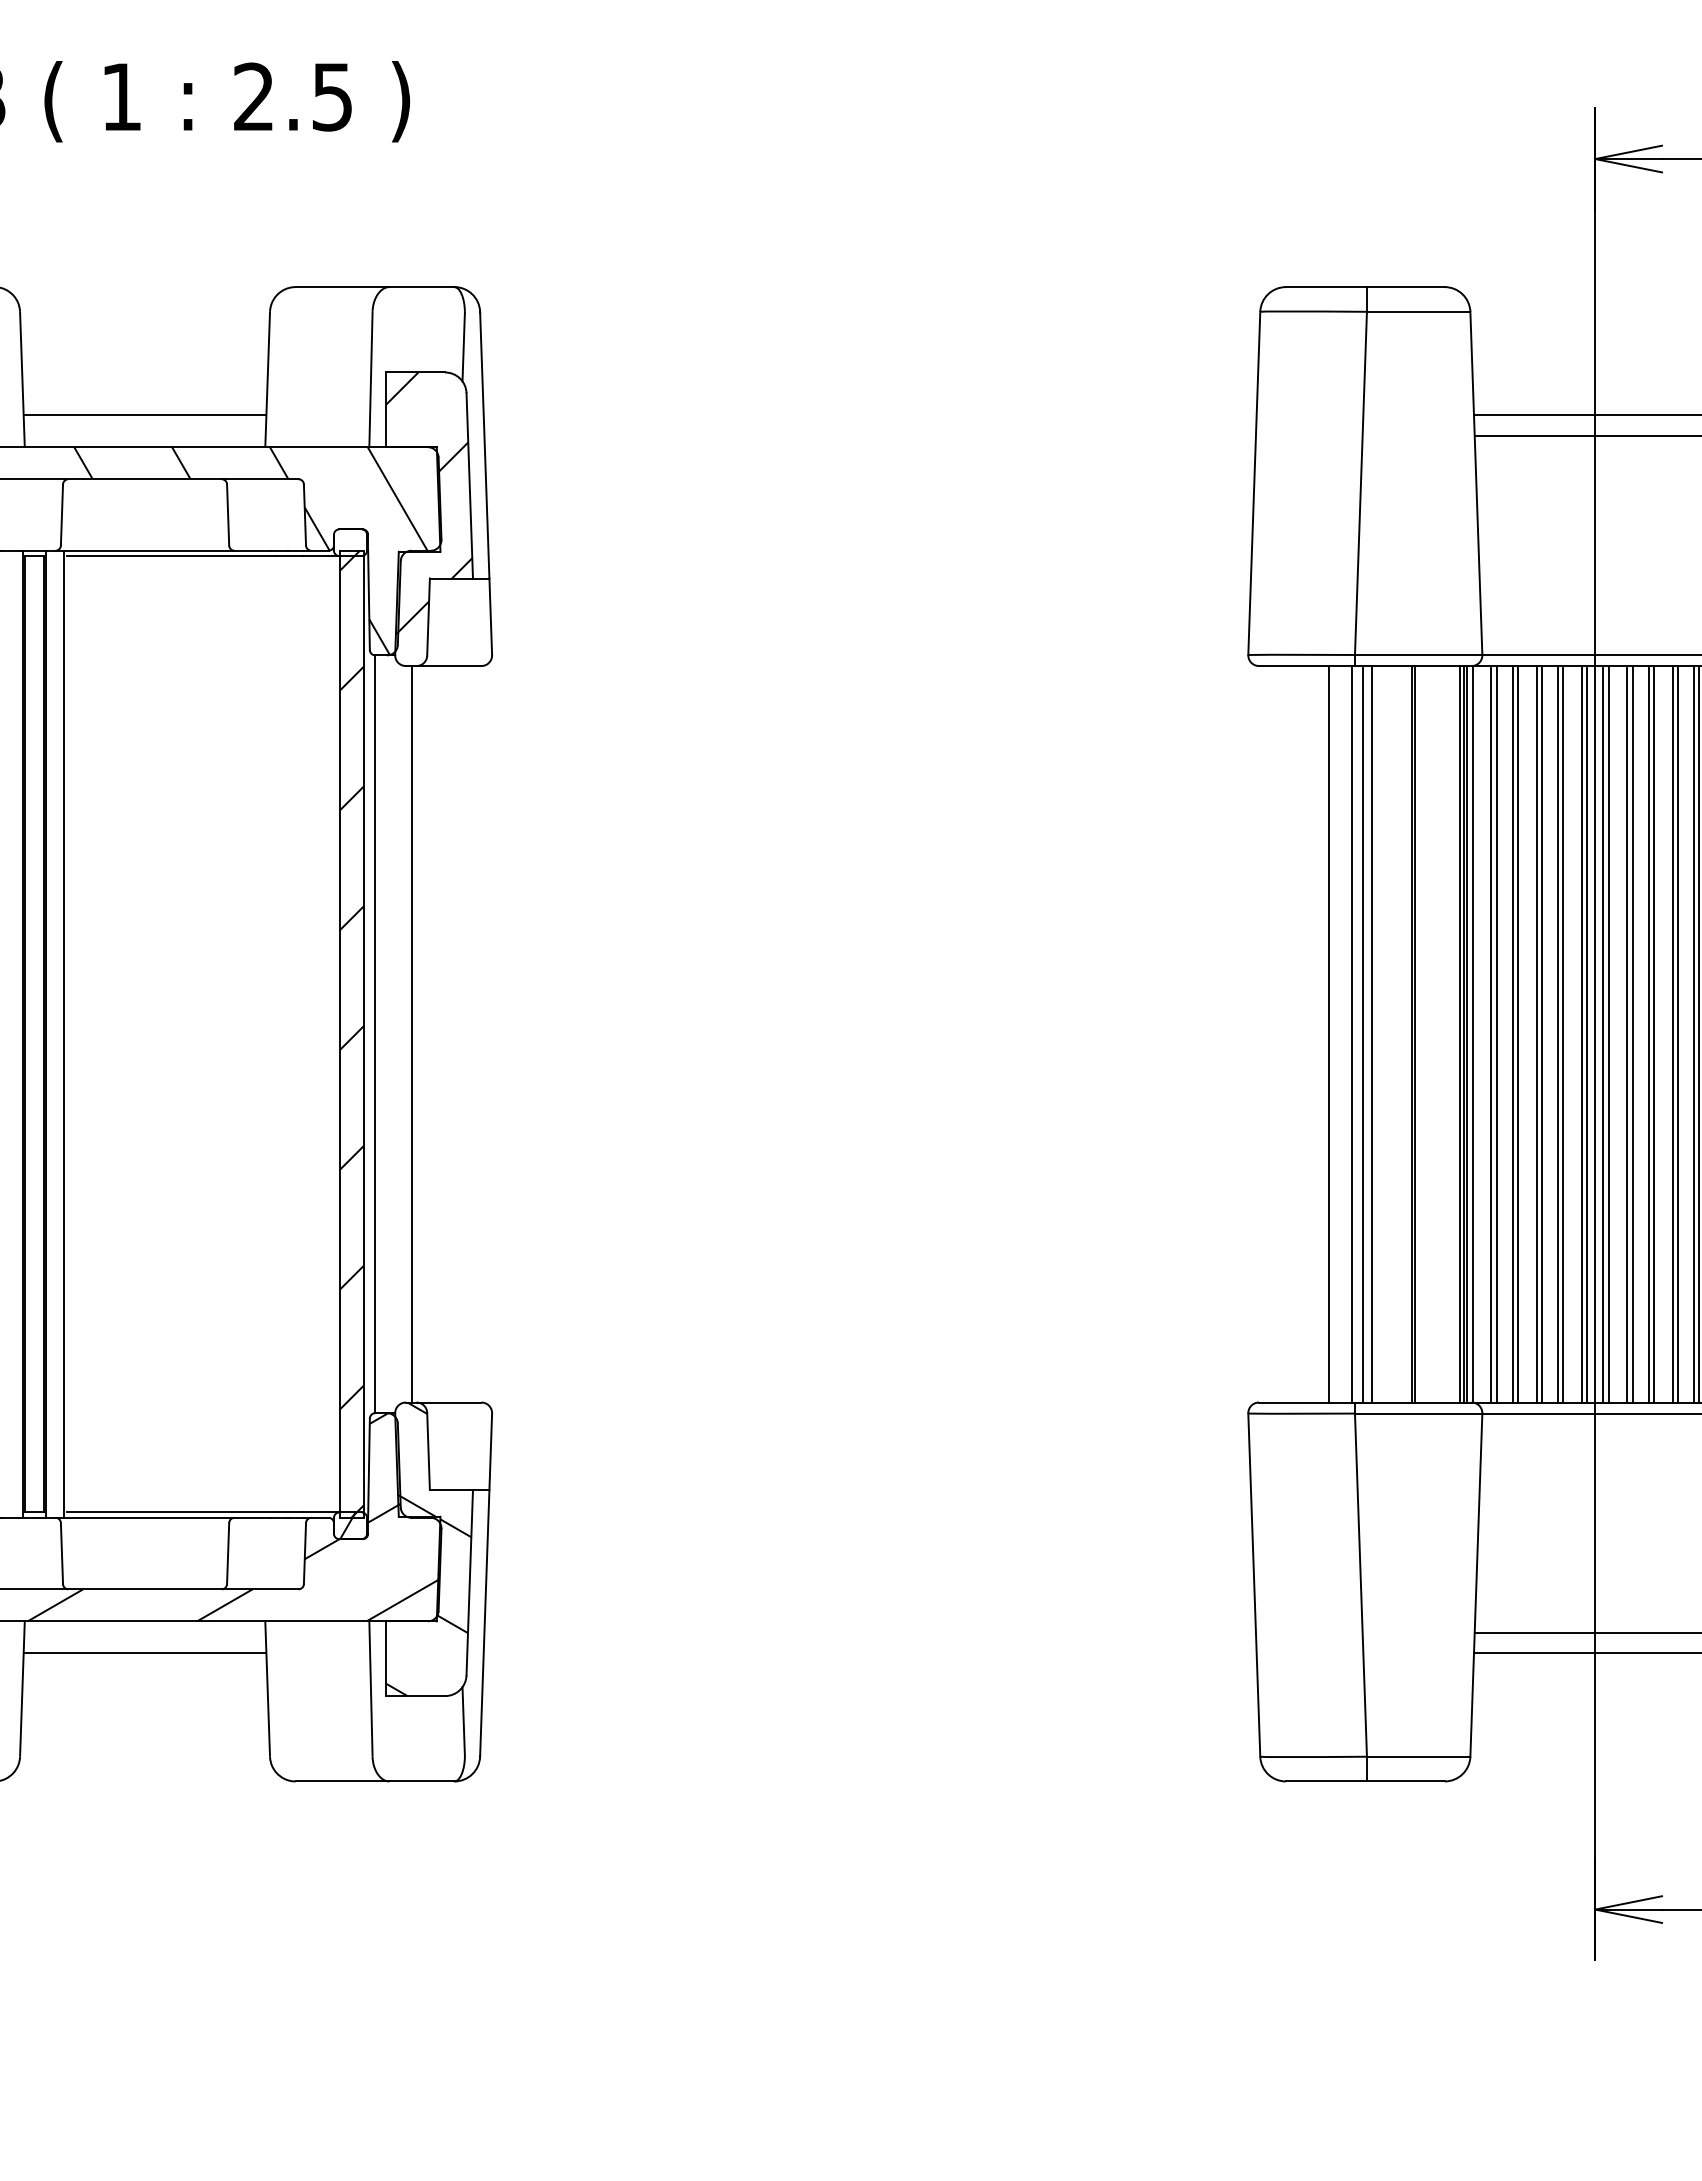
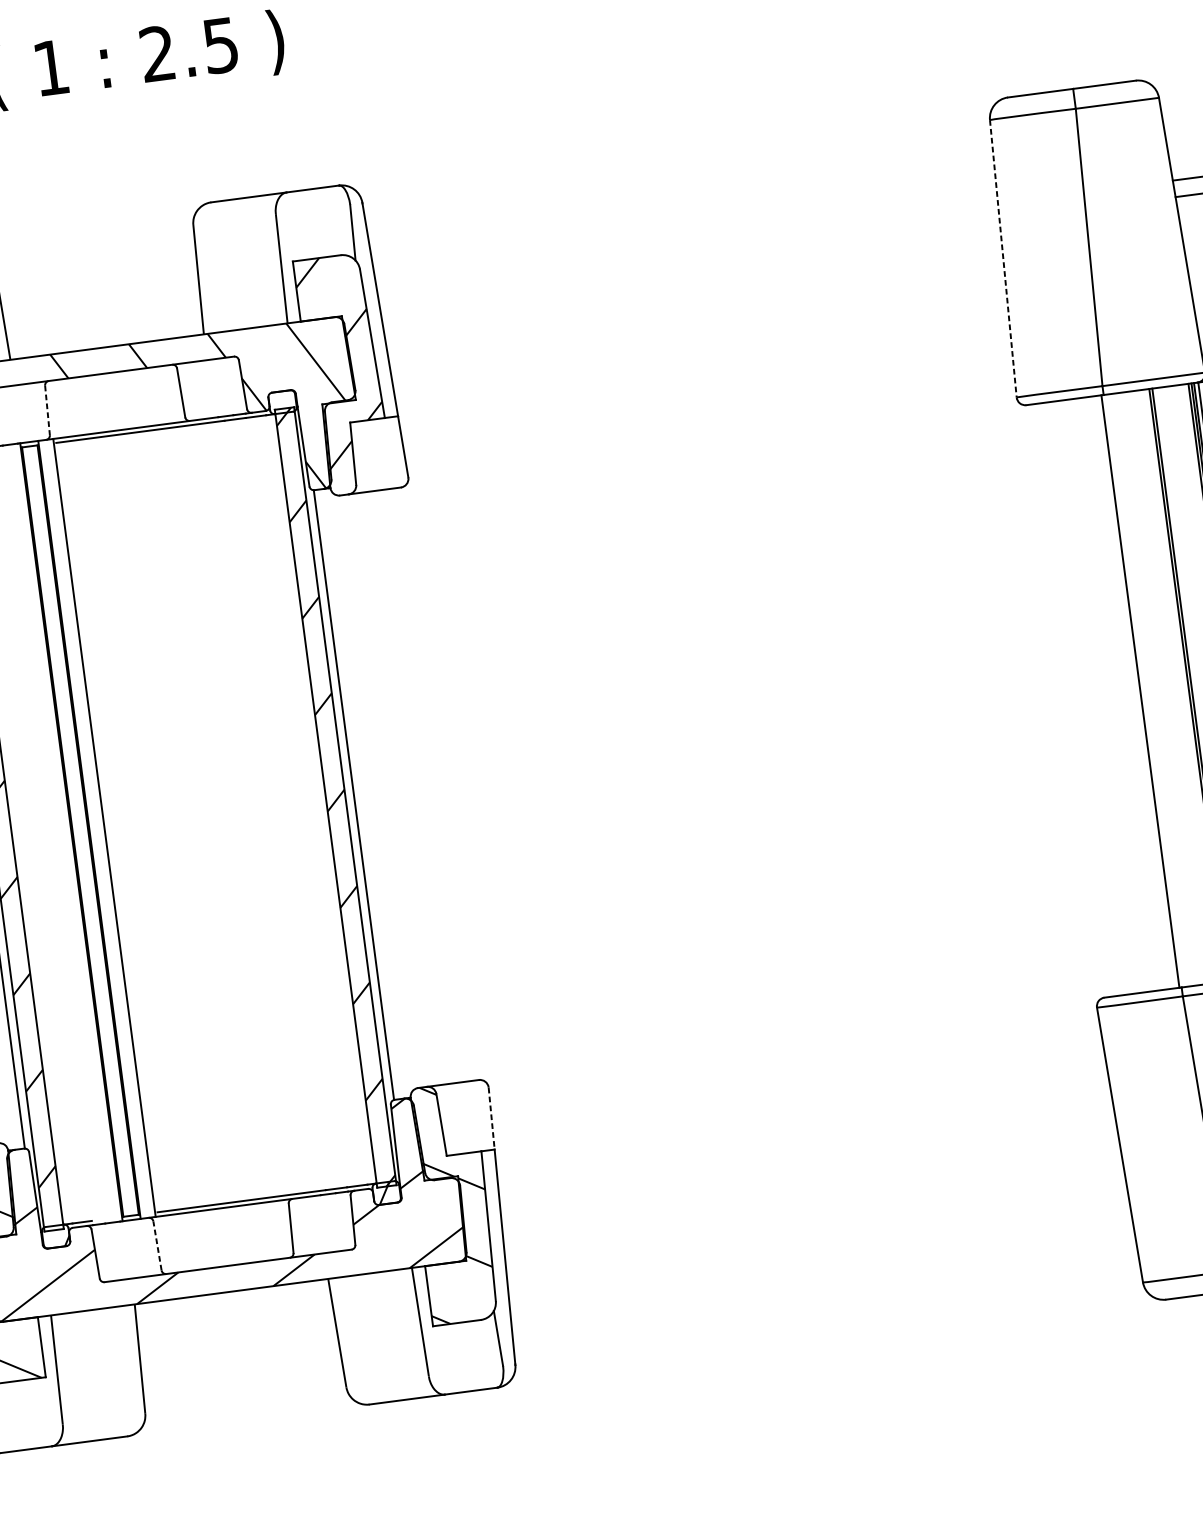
line: (144, 415) -> (103, 321), removed
line: (1254, 483) -> (1003, 258), solid -> dashed
line: (61, 515) -> (47, 410), solid -> dashed
line: (411, 1034) -> (383, 791), removed
line: (1328, 1034) -> (1121, 694), removed
line: (1362, 1034) -> (1148, 690), removed
line: (1372, 1034) -> (1156, 689), removed
line: (490, 1452) -> (491, 1119), solid -> dashed
line: (61, 1553) -> (157, 1245), solid -> dashed
line: (144, 1653) -> (234, 1317), removed

